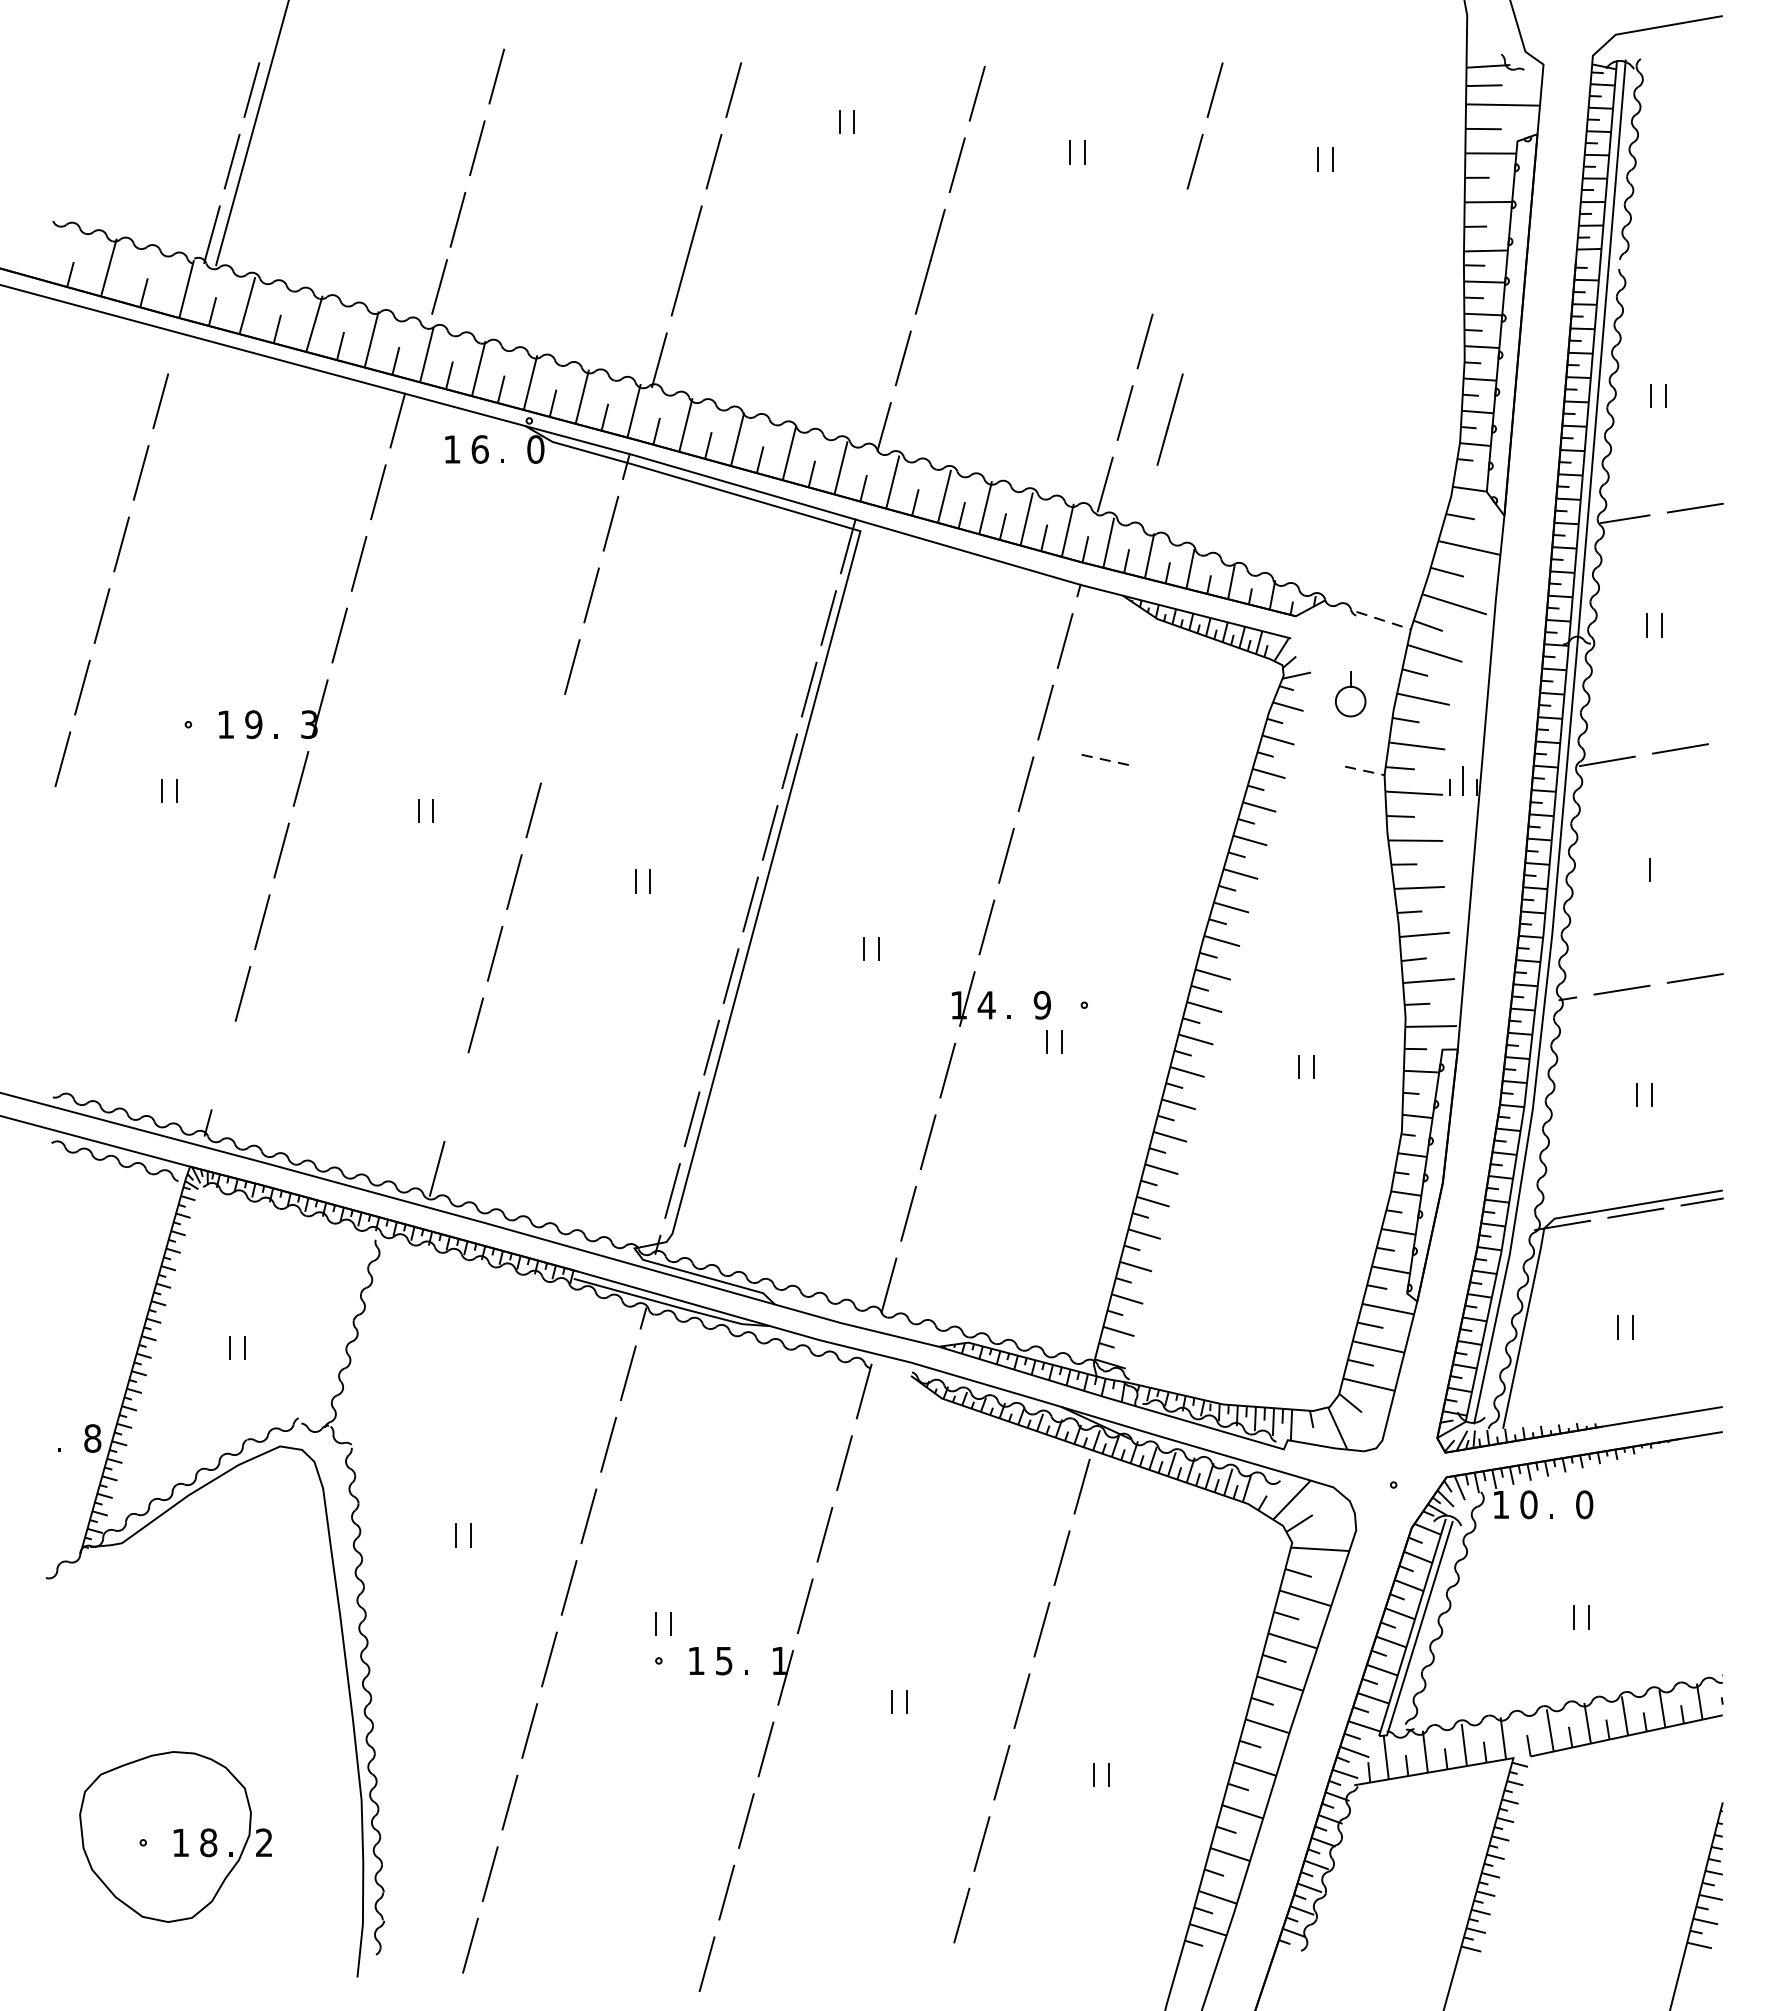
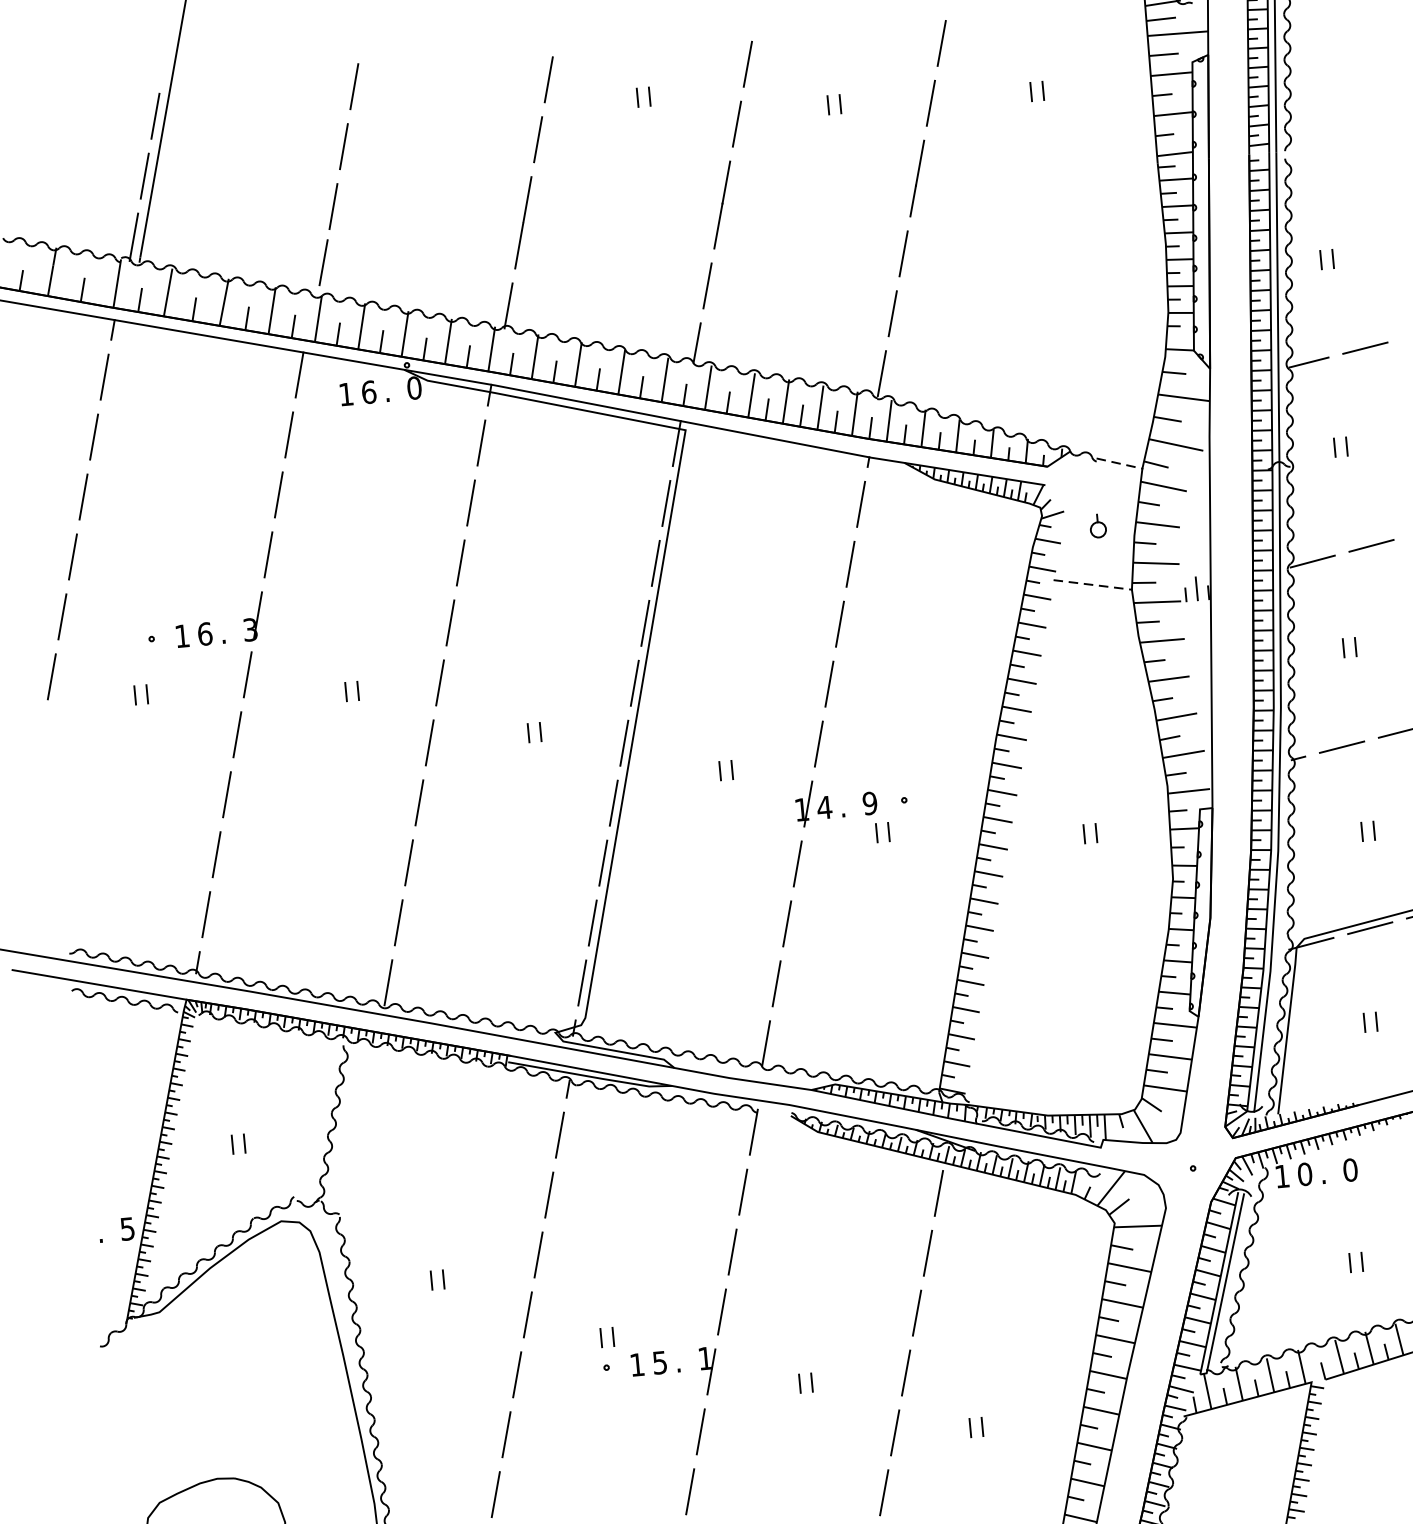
line: (176, 344) -> (113, 329), added
line: (1169, 419) -> (916, 178), moved
part: (1350, 693) -> (1097, 525), size x0.62
text: (253, 724) -> (204, 633), 9 -> 6
line: (552, 738) -> (449, 622), added
part: (1104, 759) -> (1072, 582), moved
line: (1634, 869) -> (1343, 647), added
line: (223, 1065) -> (206, 914), added
line: (456, 1097) -> (398, 923), added
text: (92, 1438) -> (127, 1229), 8 -> 5

